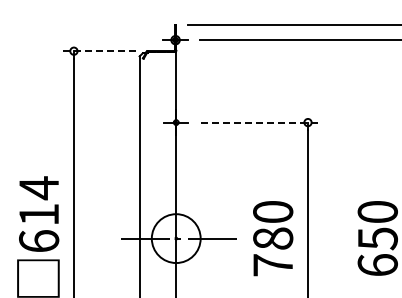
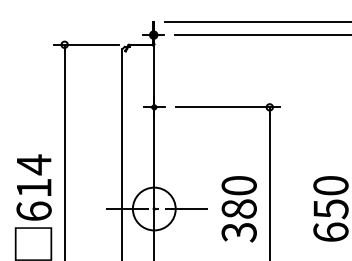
line: (98, 51) -> (86, 45), dashed -> solid
line: (260, 122) -> (228, 107), dashed -> solid
text: (273, 265) -> (239, 232), 780 -> 380

